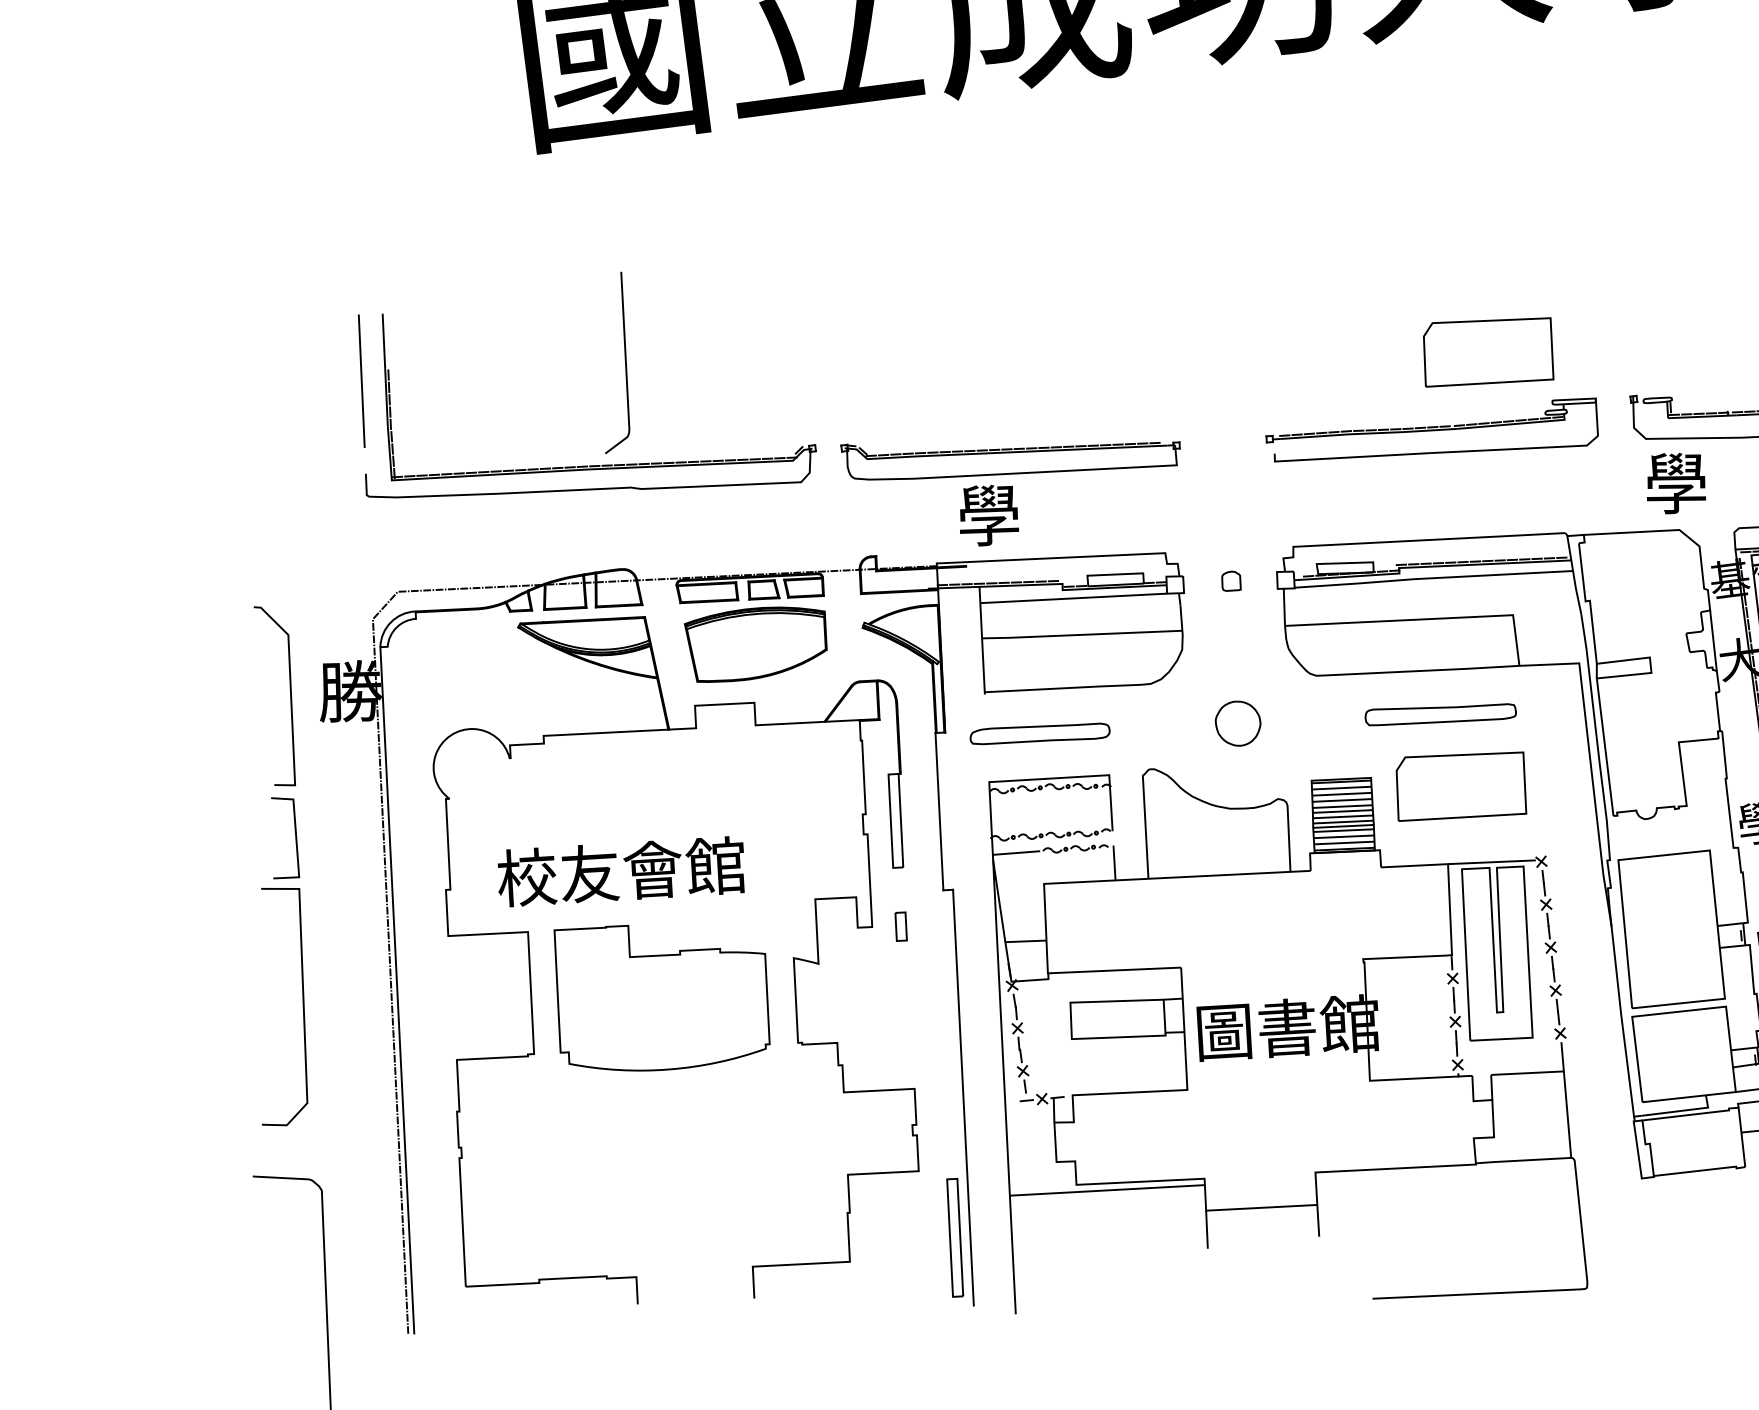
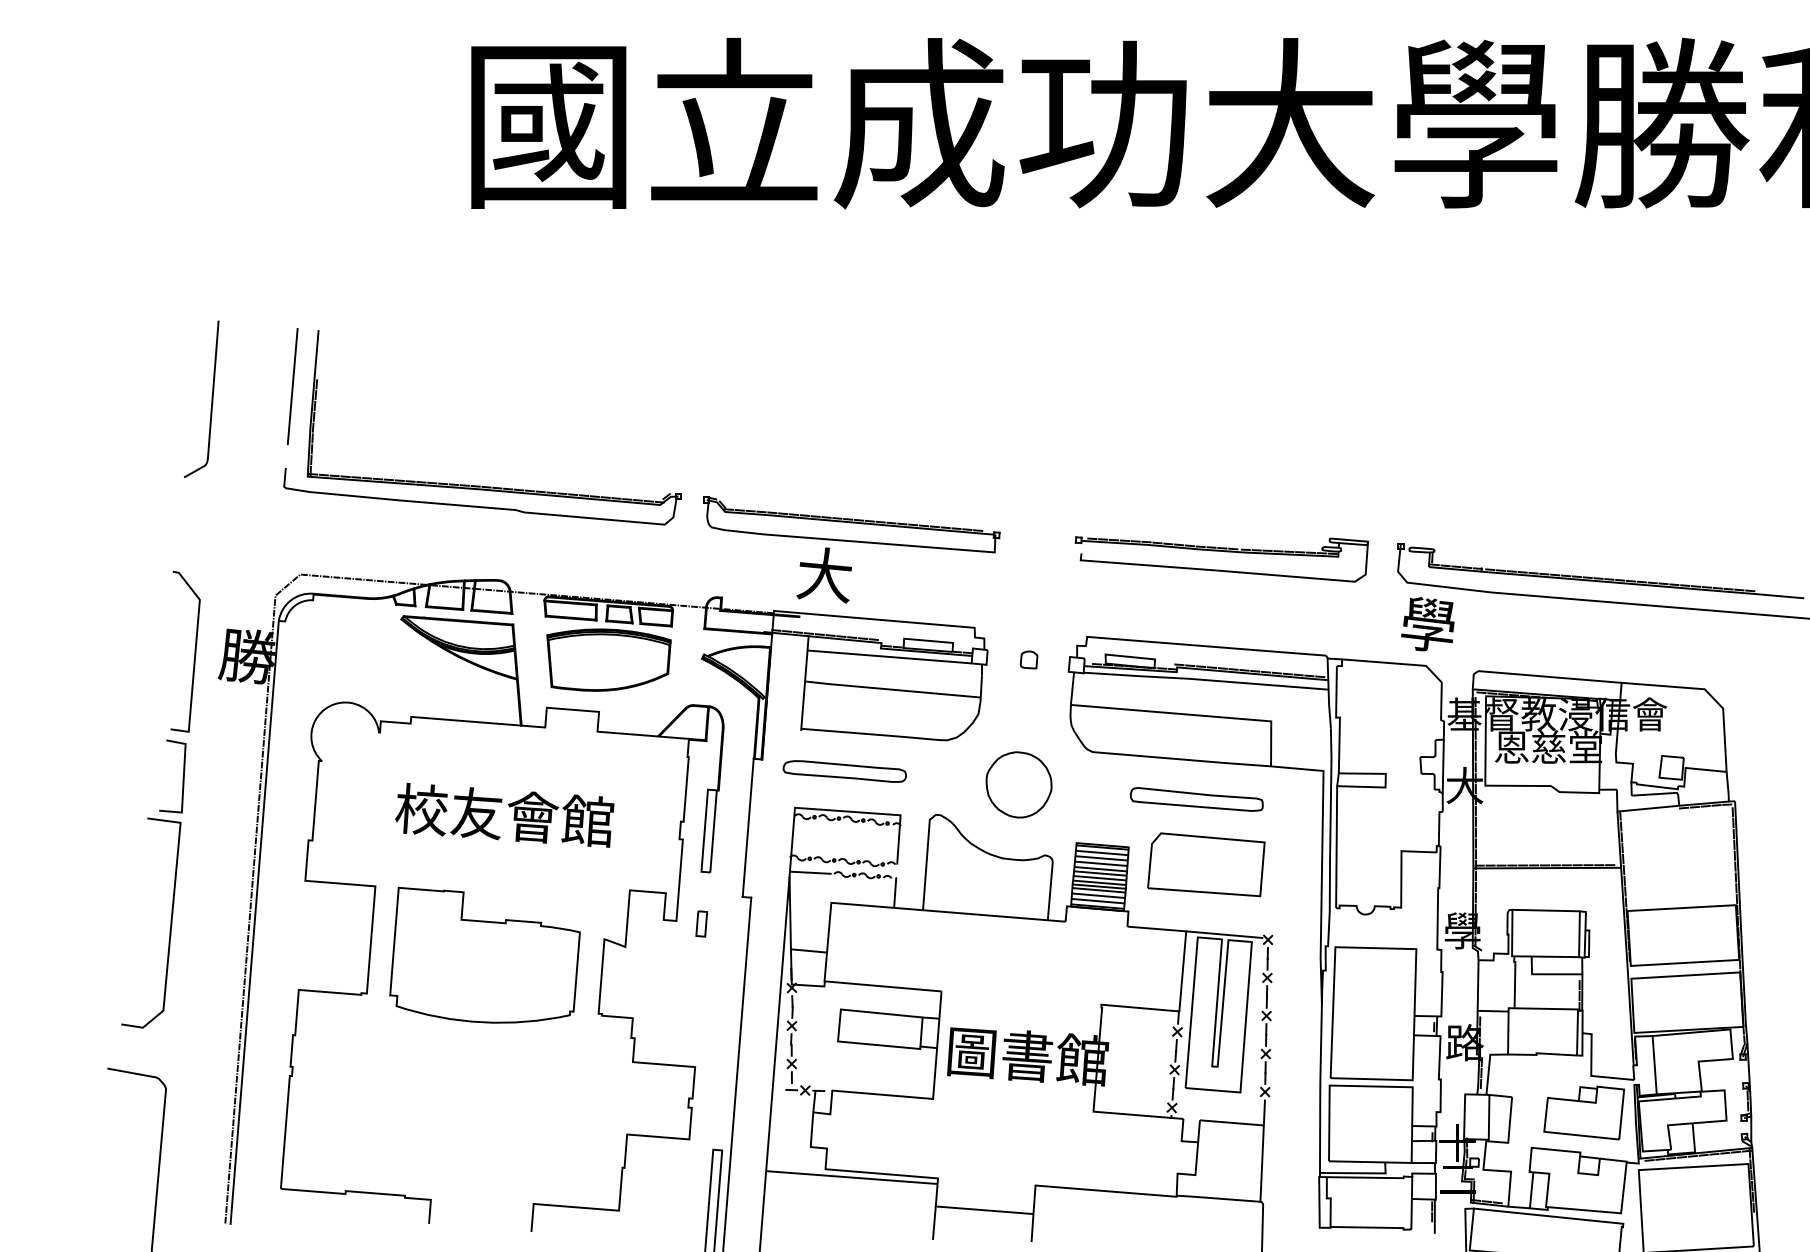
part: (1488, 351) -> (1279, 488), removed
curve: (624, 360) -> (211, 398), moved
text: (987, 516) -> (823, 575), 學 -> 大
part: (1237, 723) -> (1018, 784), size x1.67
text: (620, 870) -> (504, 814), moved

